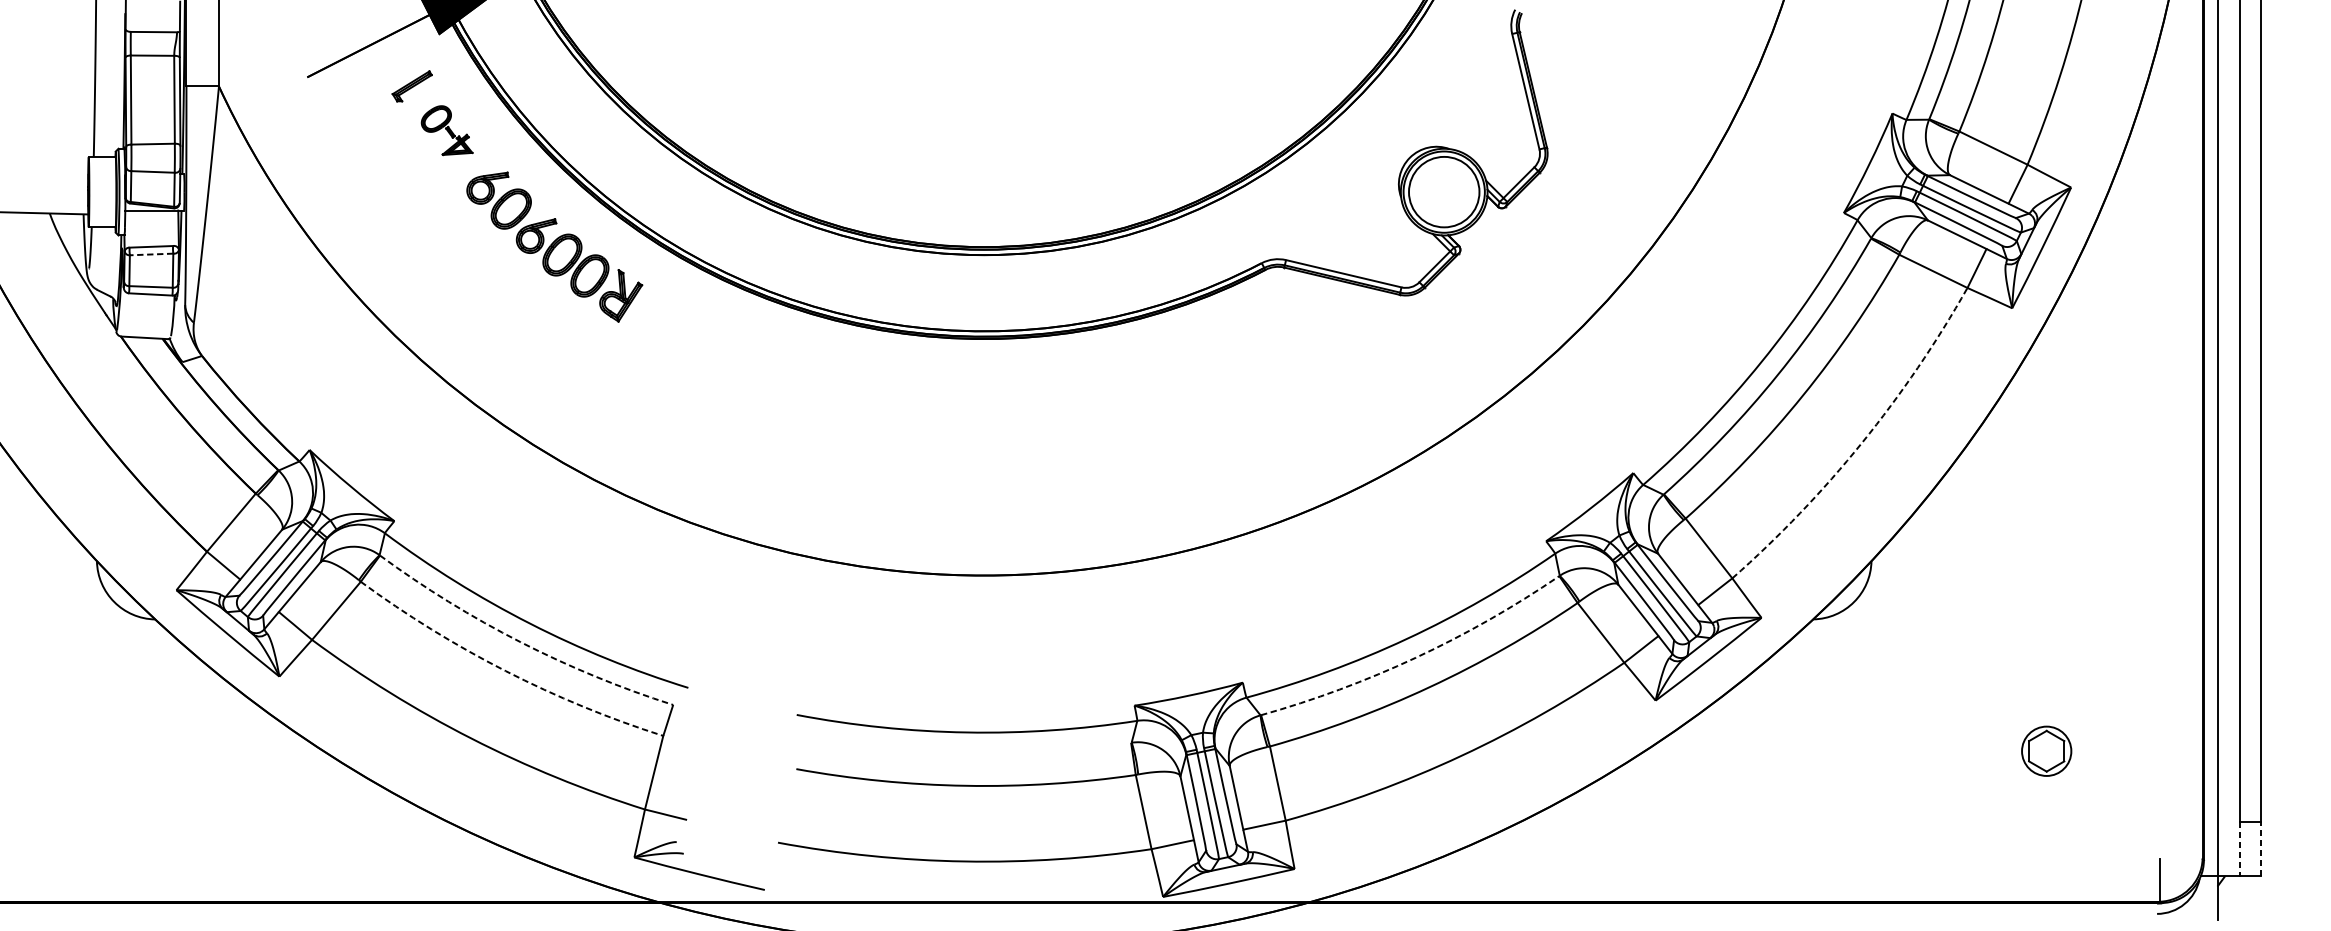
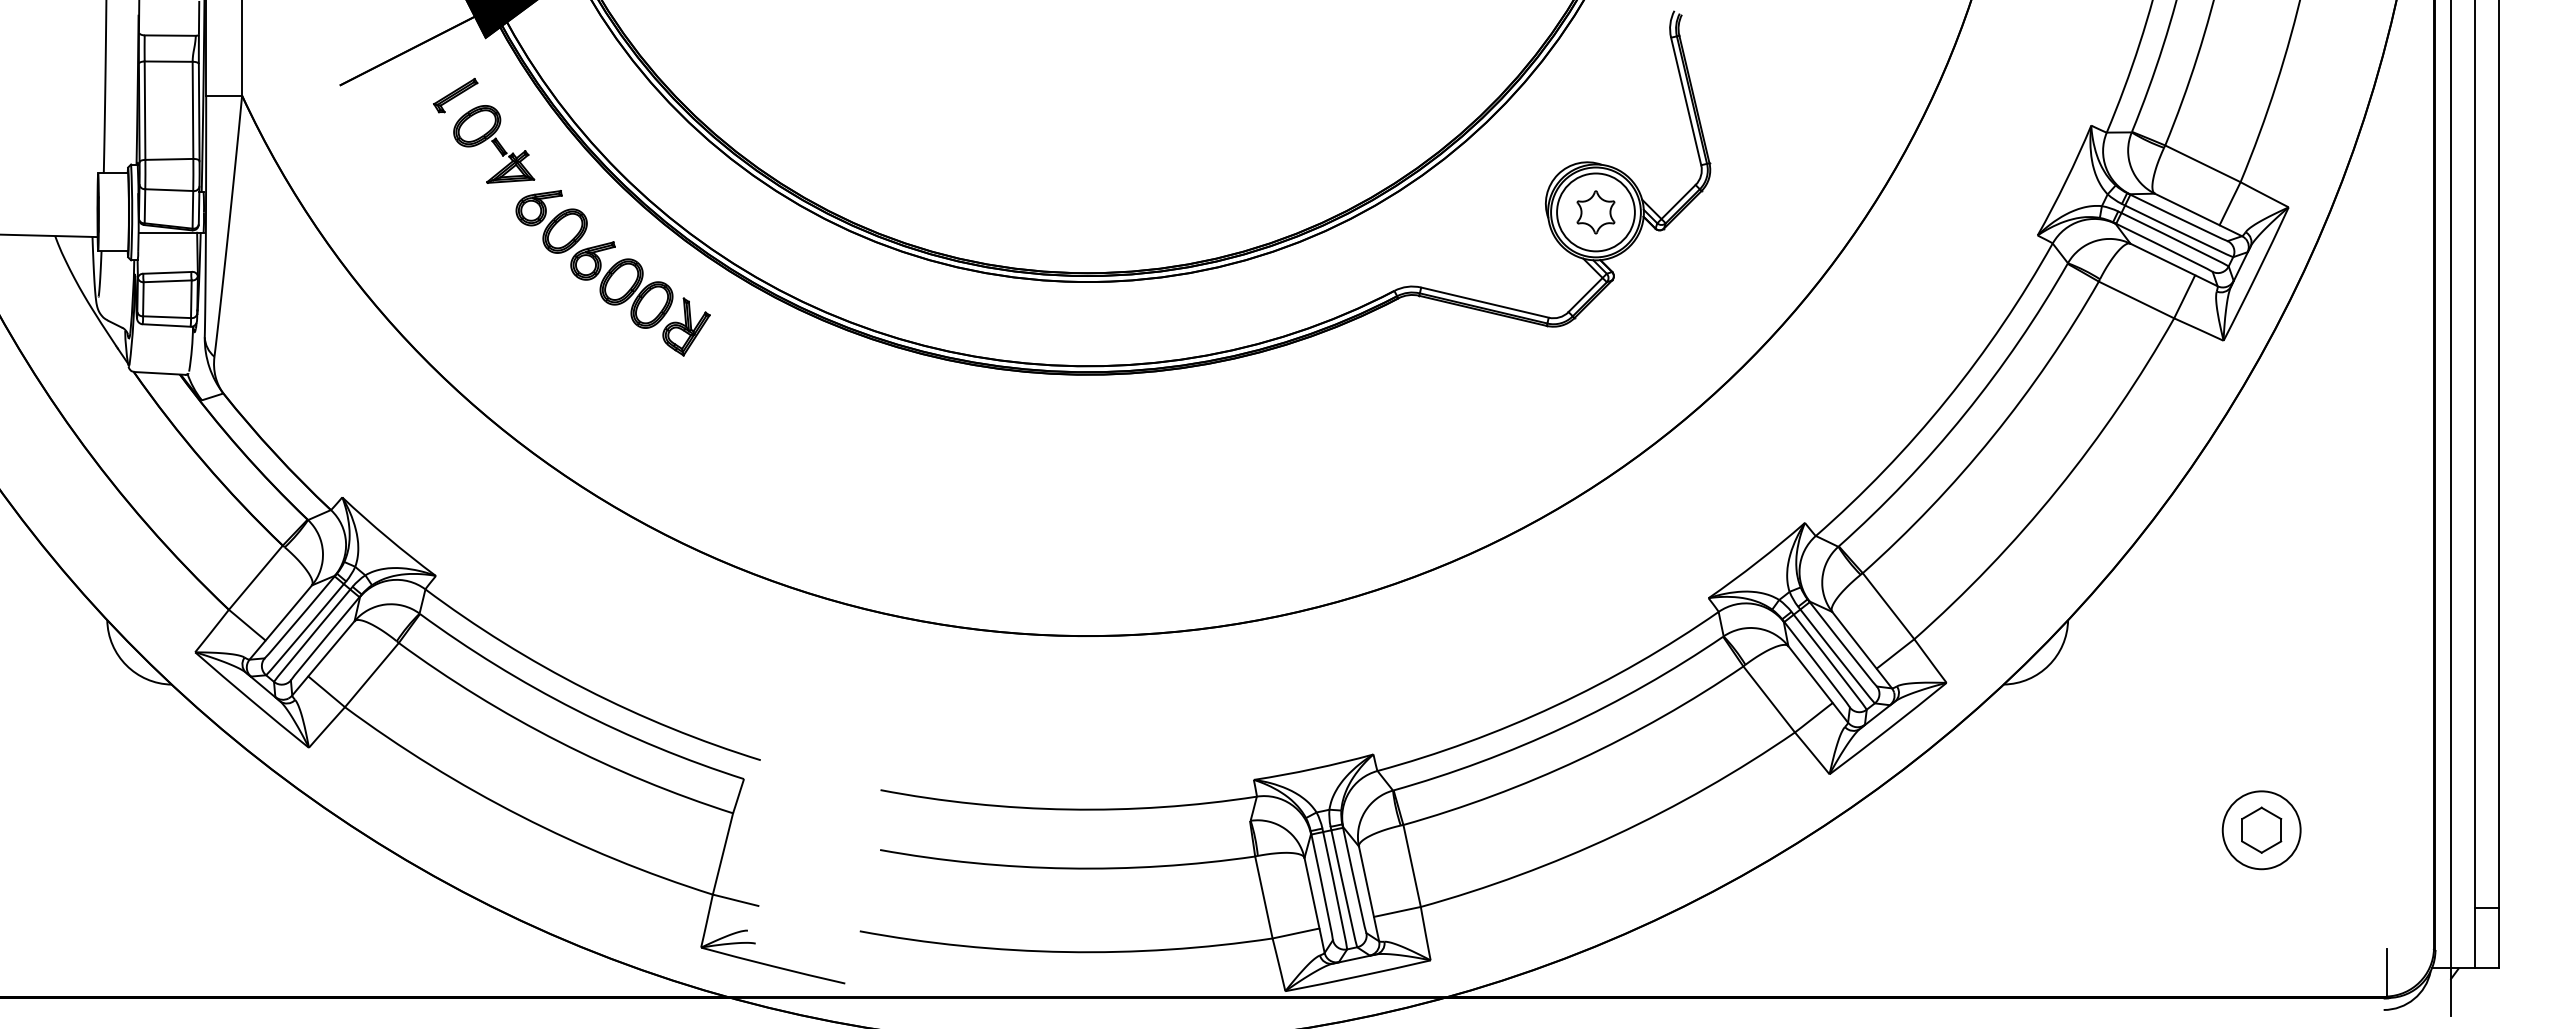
part: (447, 130) -> (494, 144), size x1.43
part: (1443, 192) -> (1595, 212), added
line: (151, 254) -> (167, 281), dashed -> solid
arc: (1861, 442) -> (2057, 489), dashed -> solid
arc: (520, 641) -> (575, 709), dashed -> solid
arc: (1415, 657) -> (1564, 726), dashed -> solid
arc: (506, 670) -> (559, 741), dashed -> solid
circle: (2046, 751) -> (2261, 830), size x1.43
line: (2239, 849) -> (2474, 938), dashed -> solid
line: (2261, 849) -> (2498, 938), dashed -> solid

